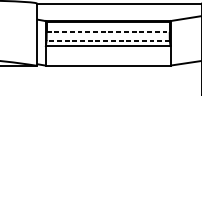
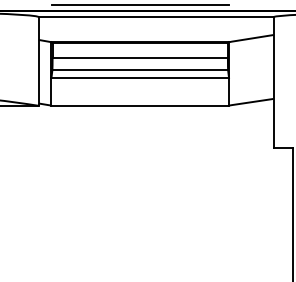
line: (108, 31) -> (140, 57), dashed -> solid
line: (108, 41) -> (140, 70), dashed -> solid

